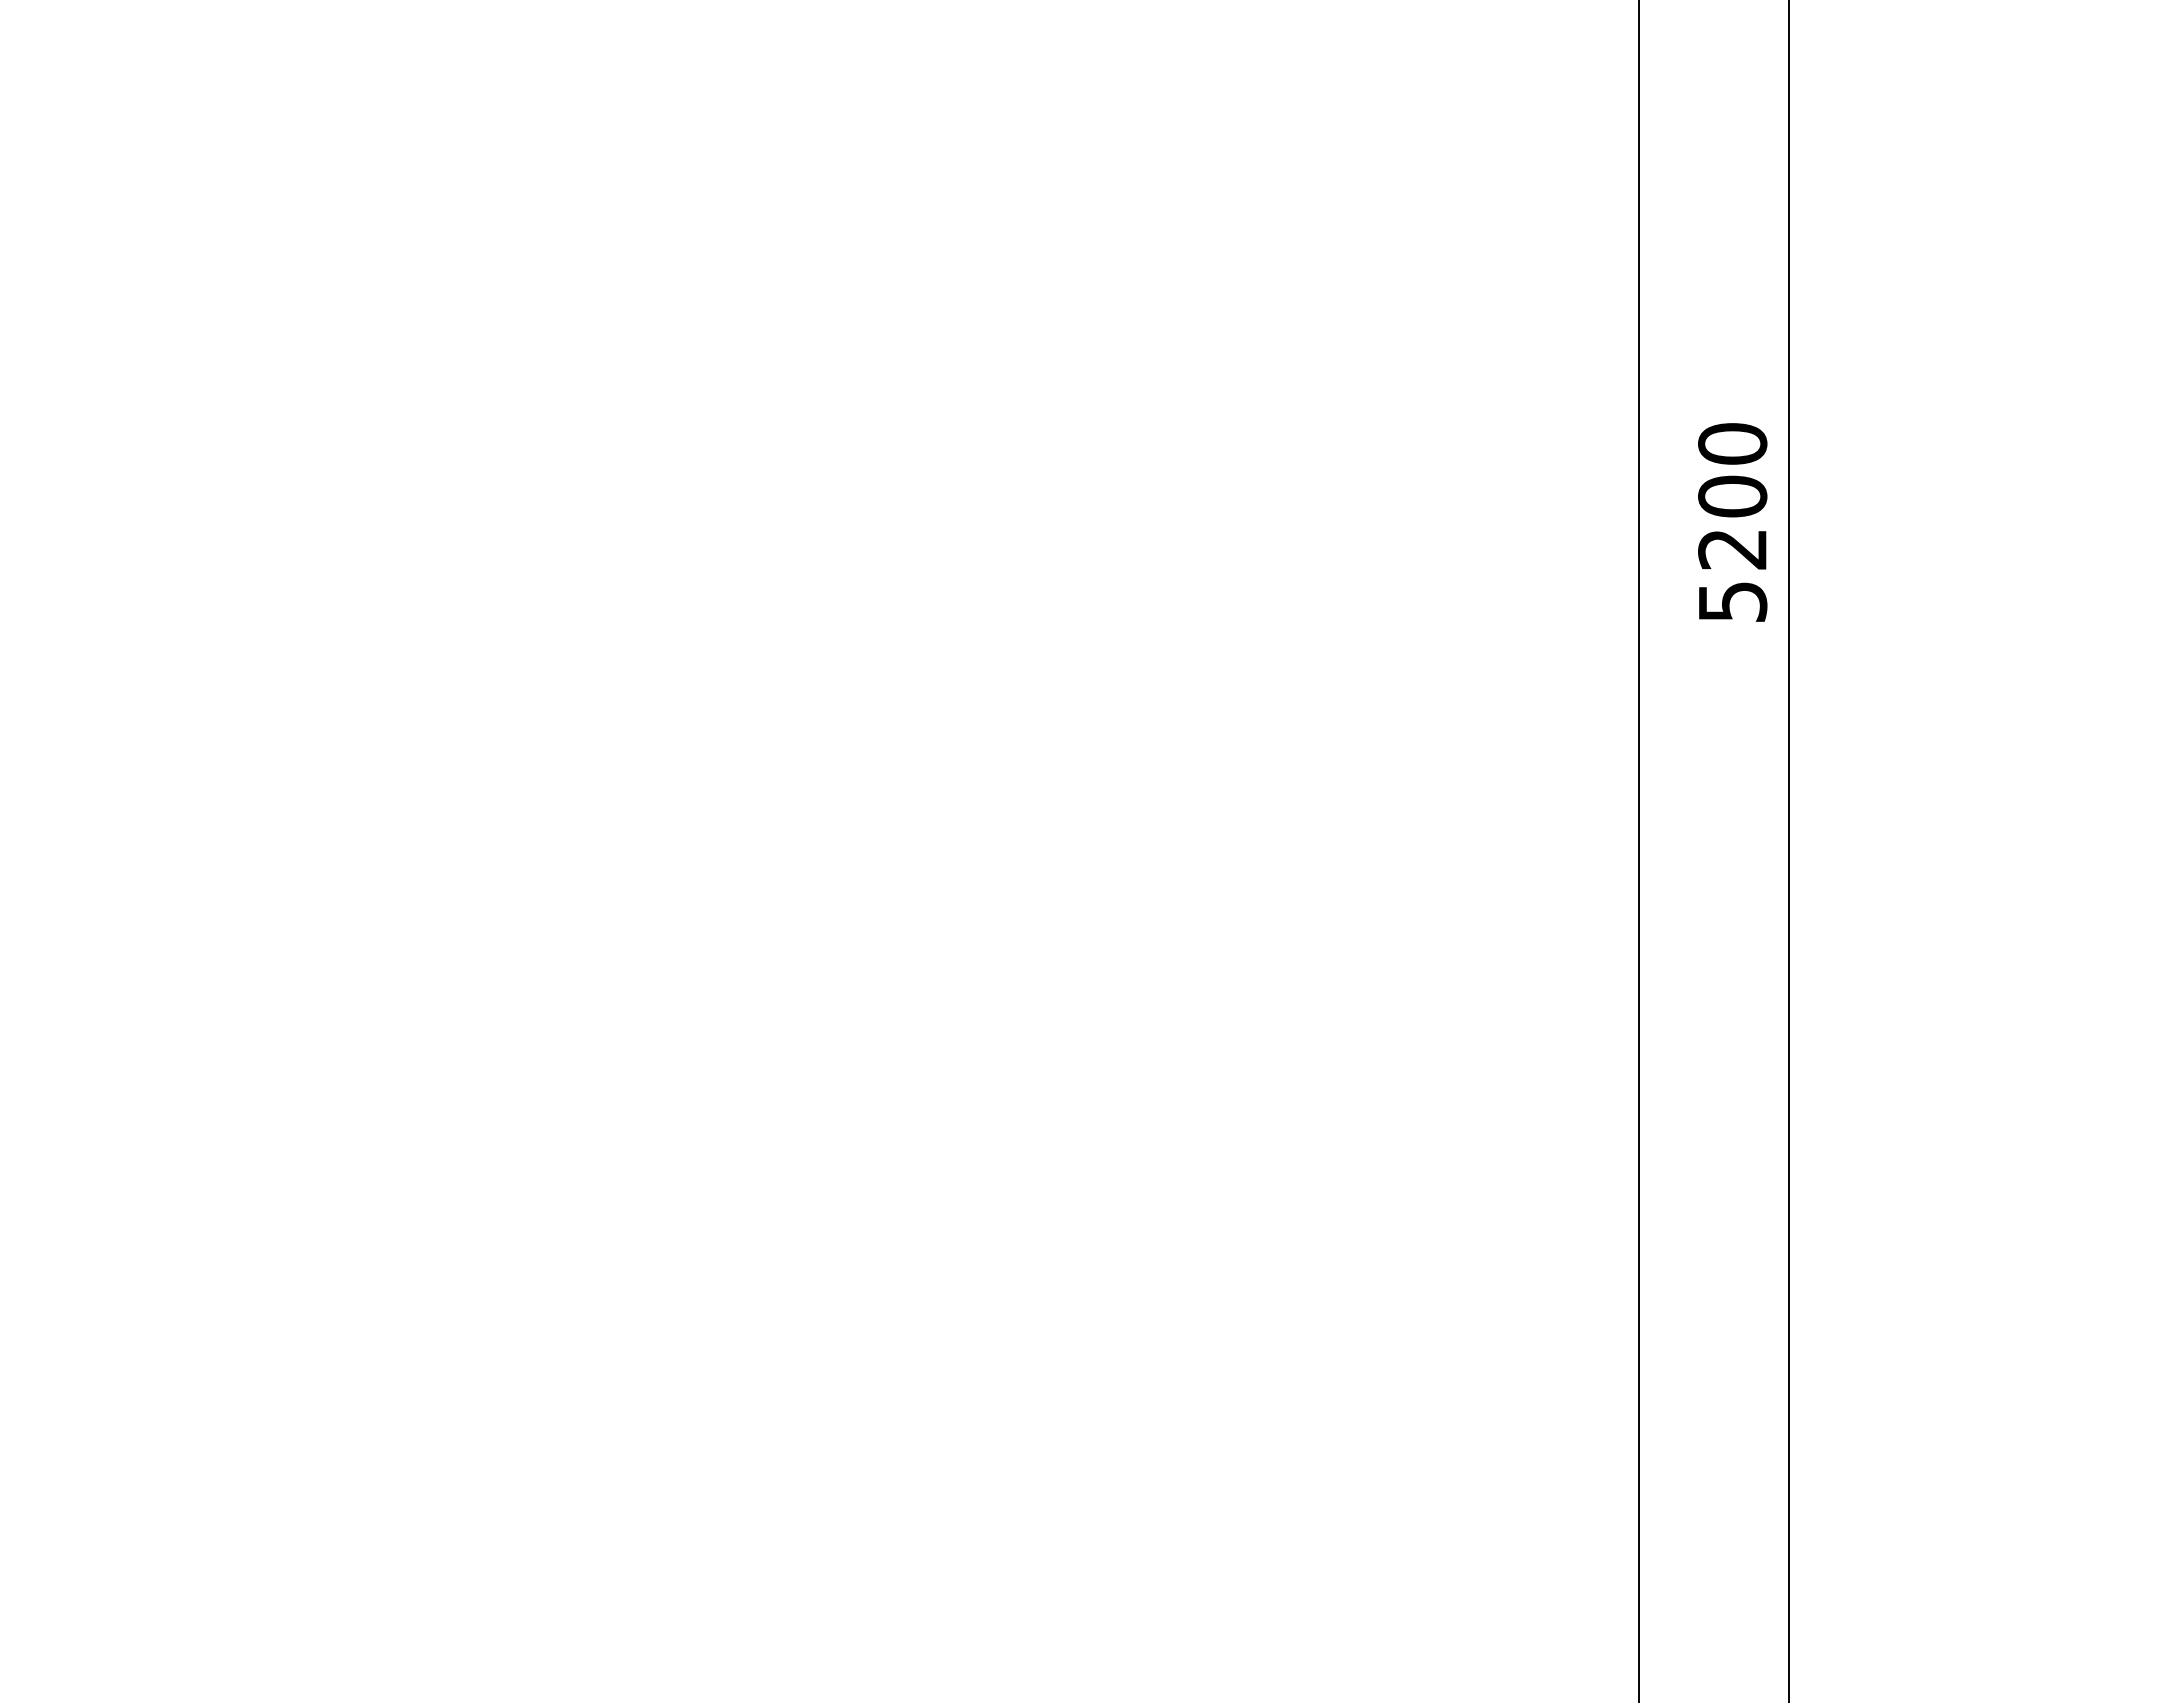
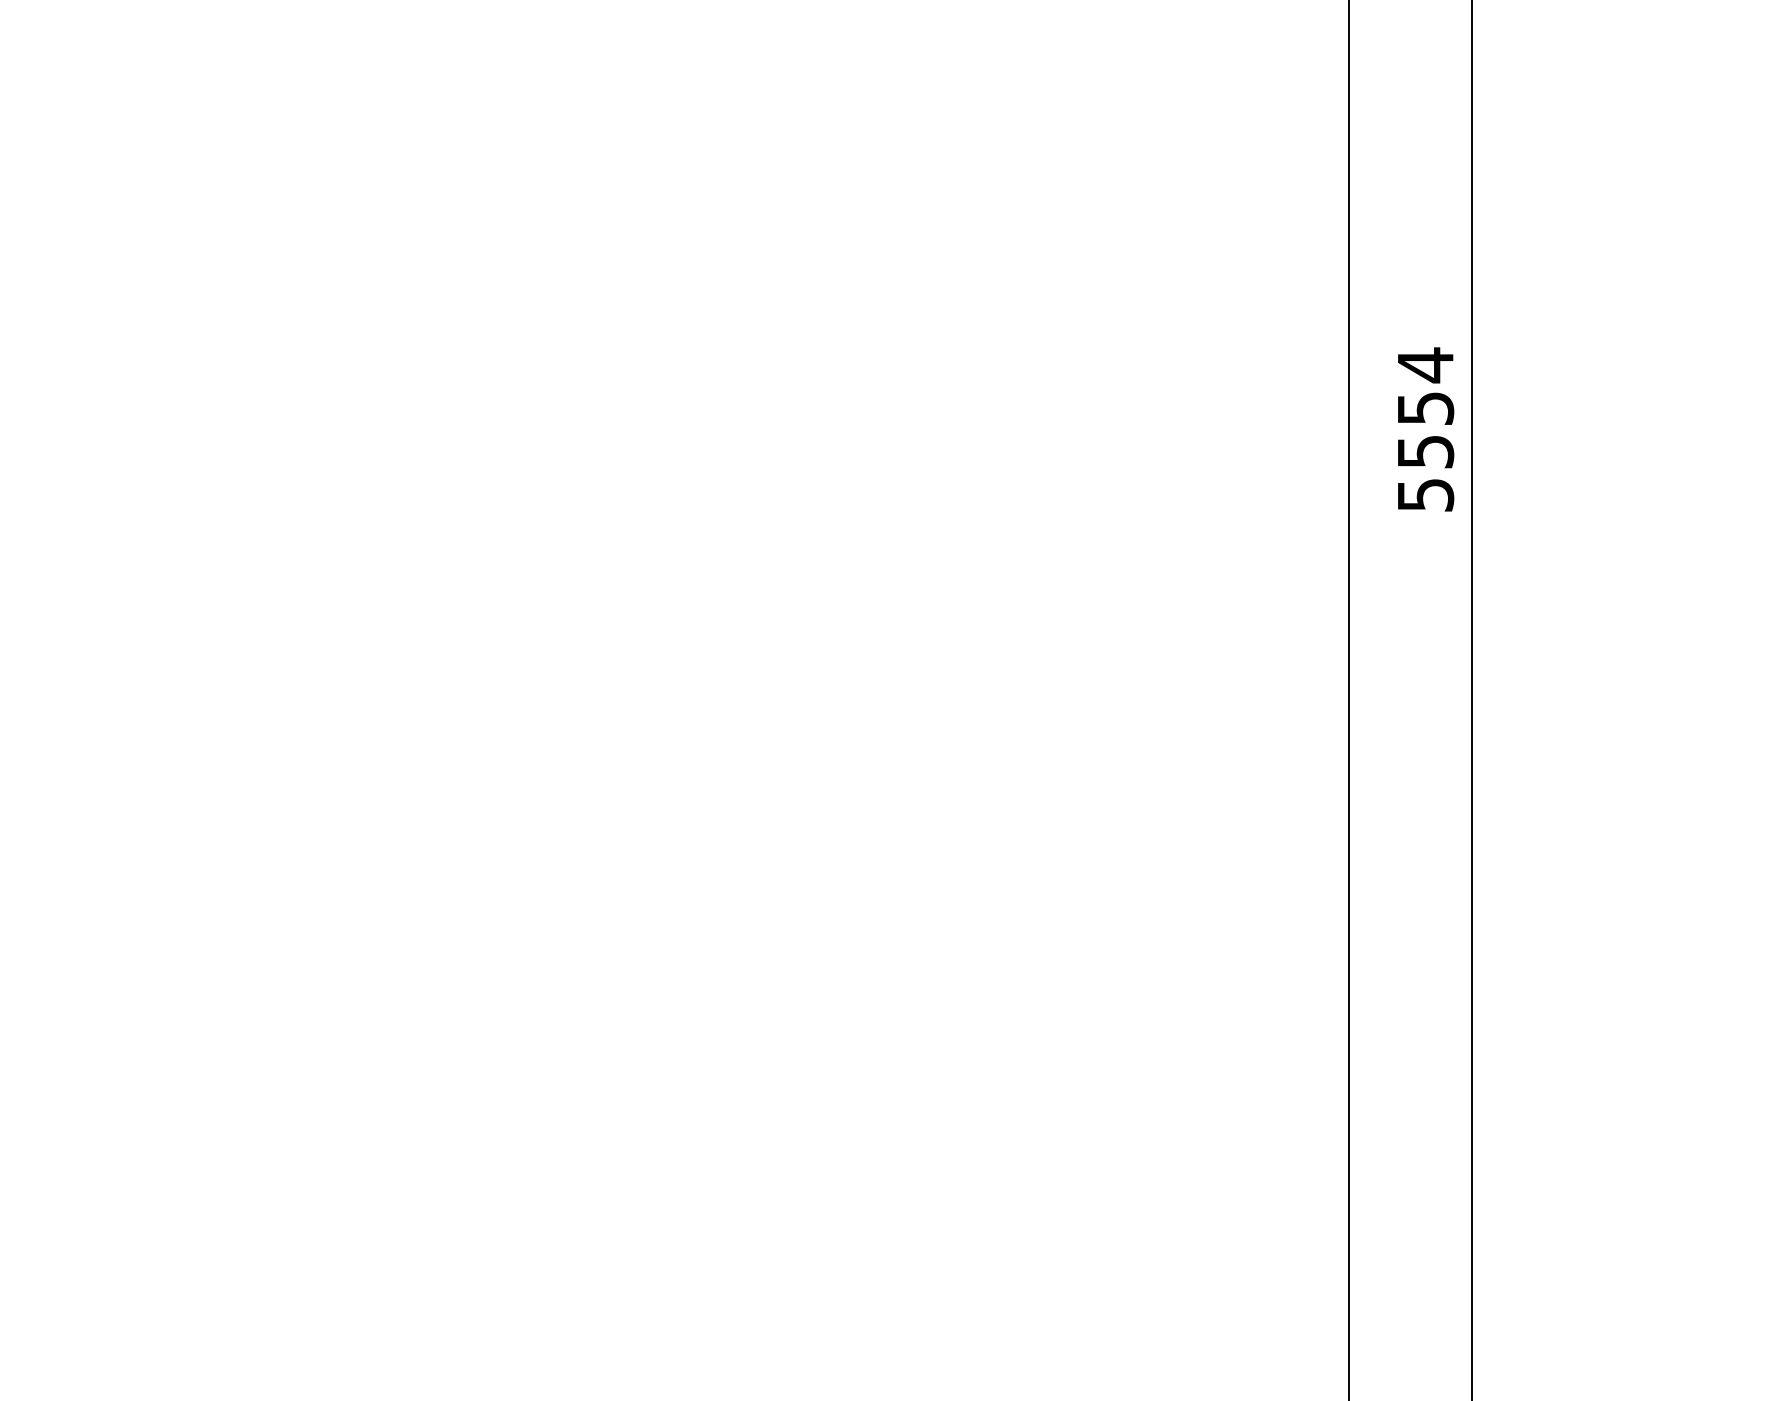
text: (1732, 495) -> (1425, 407), 5200 -> 5554

